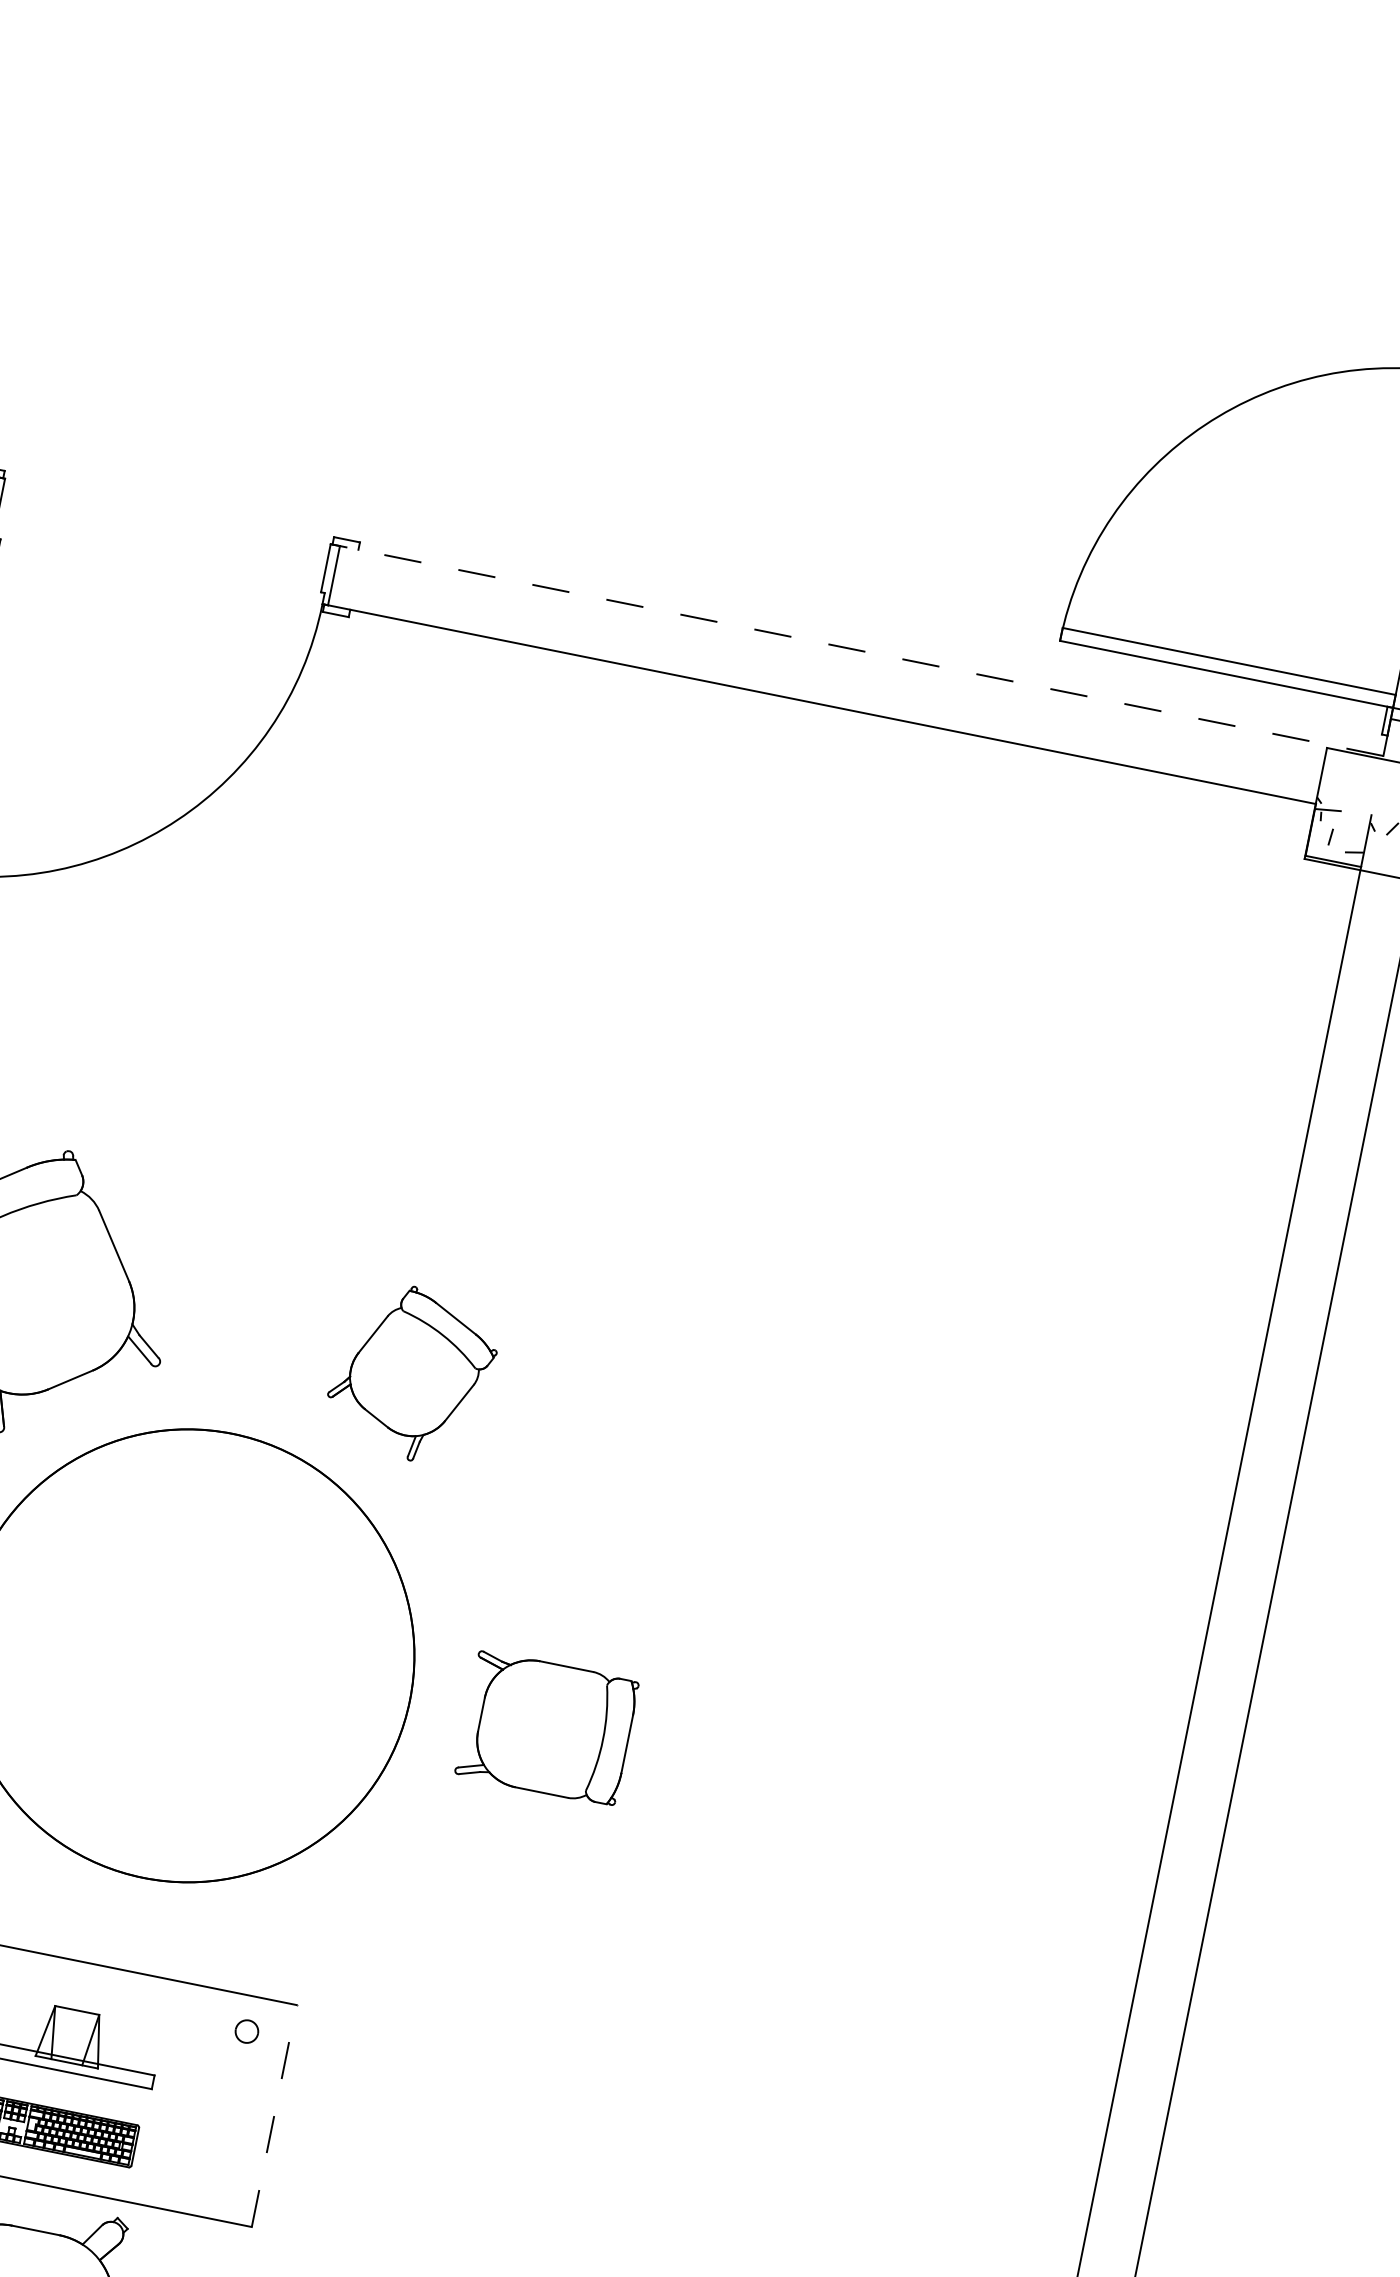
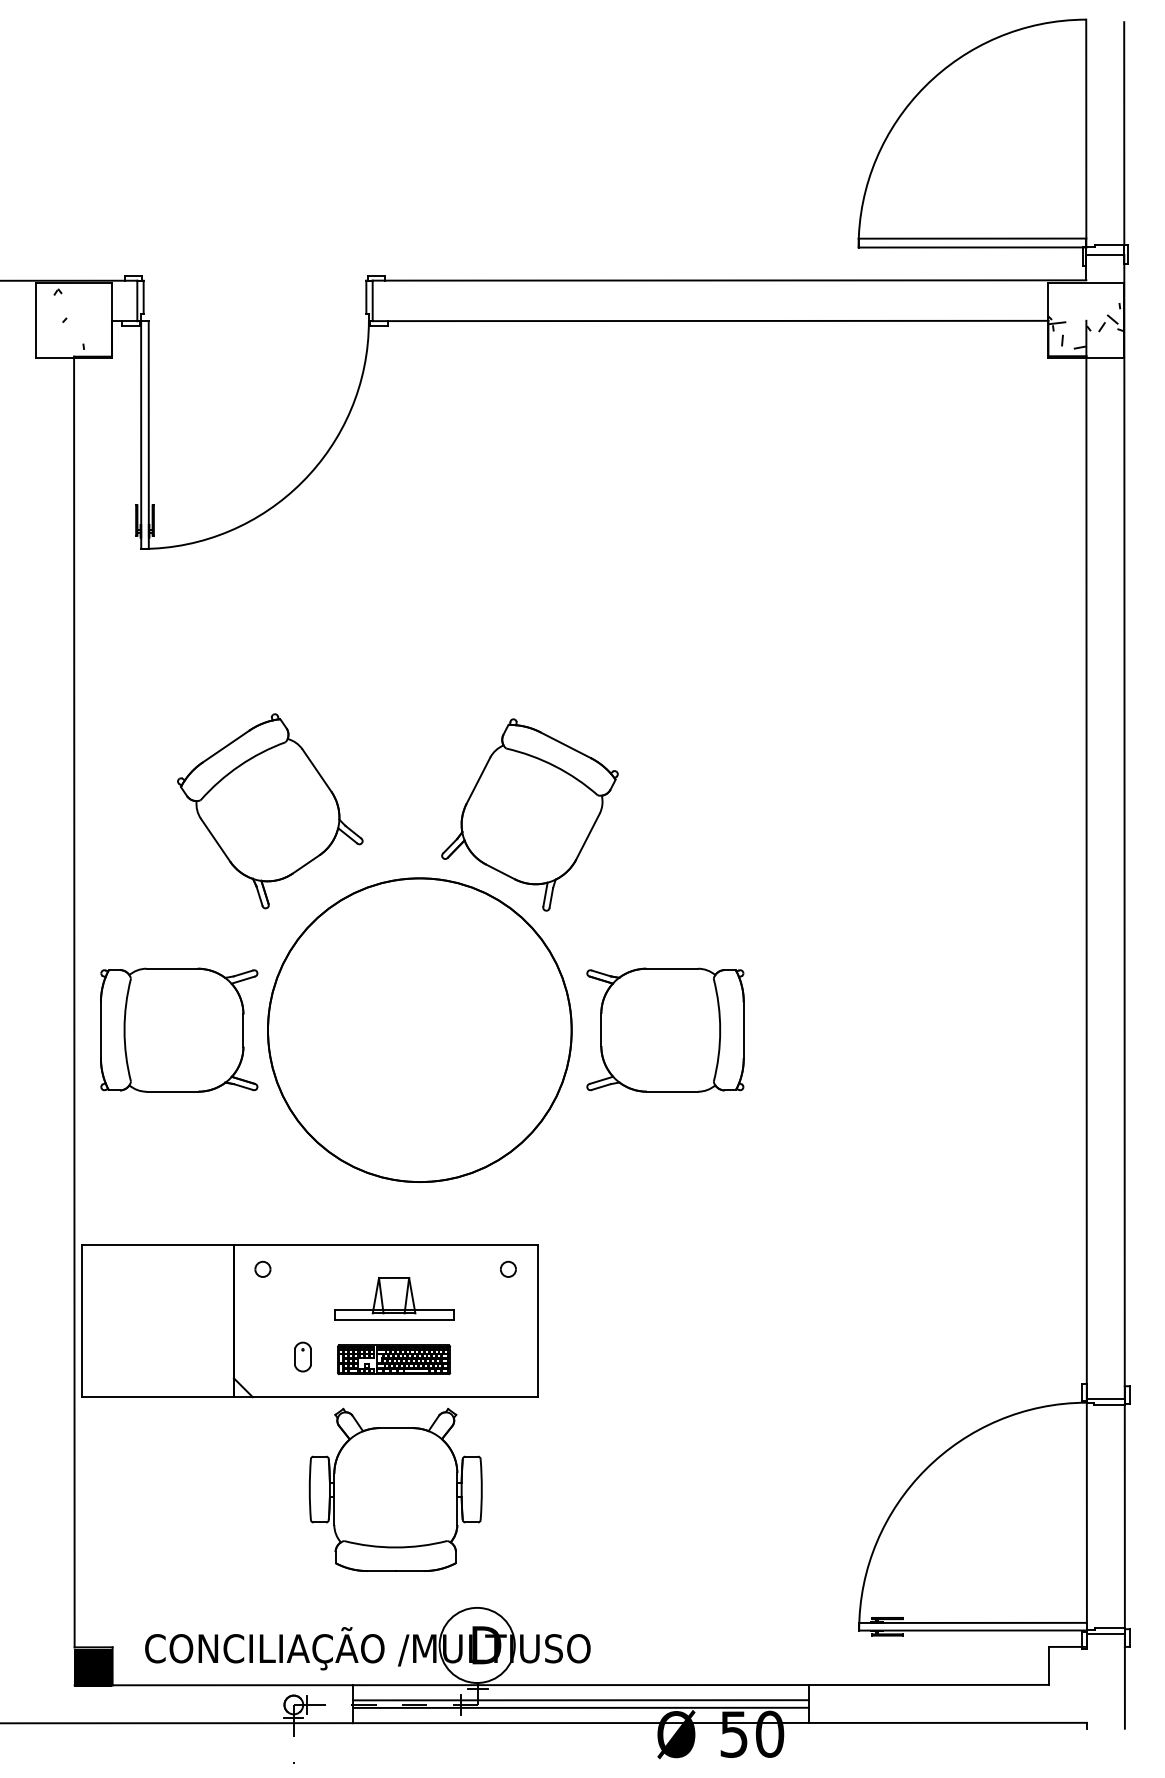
line: (861, 651) -> (729, 280), dashed -> solid
part: (411, 1372) -> (529, 814), size x1.67
part: (547, 1727) -> (665, 1029), size x1.43
line: (274, 2116) -> (537, 1321), dashed -> solid

